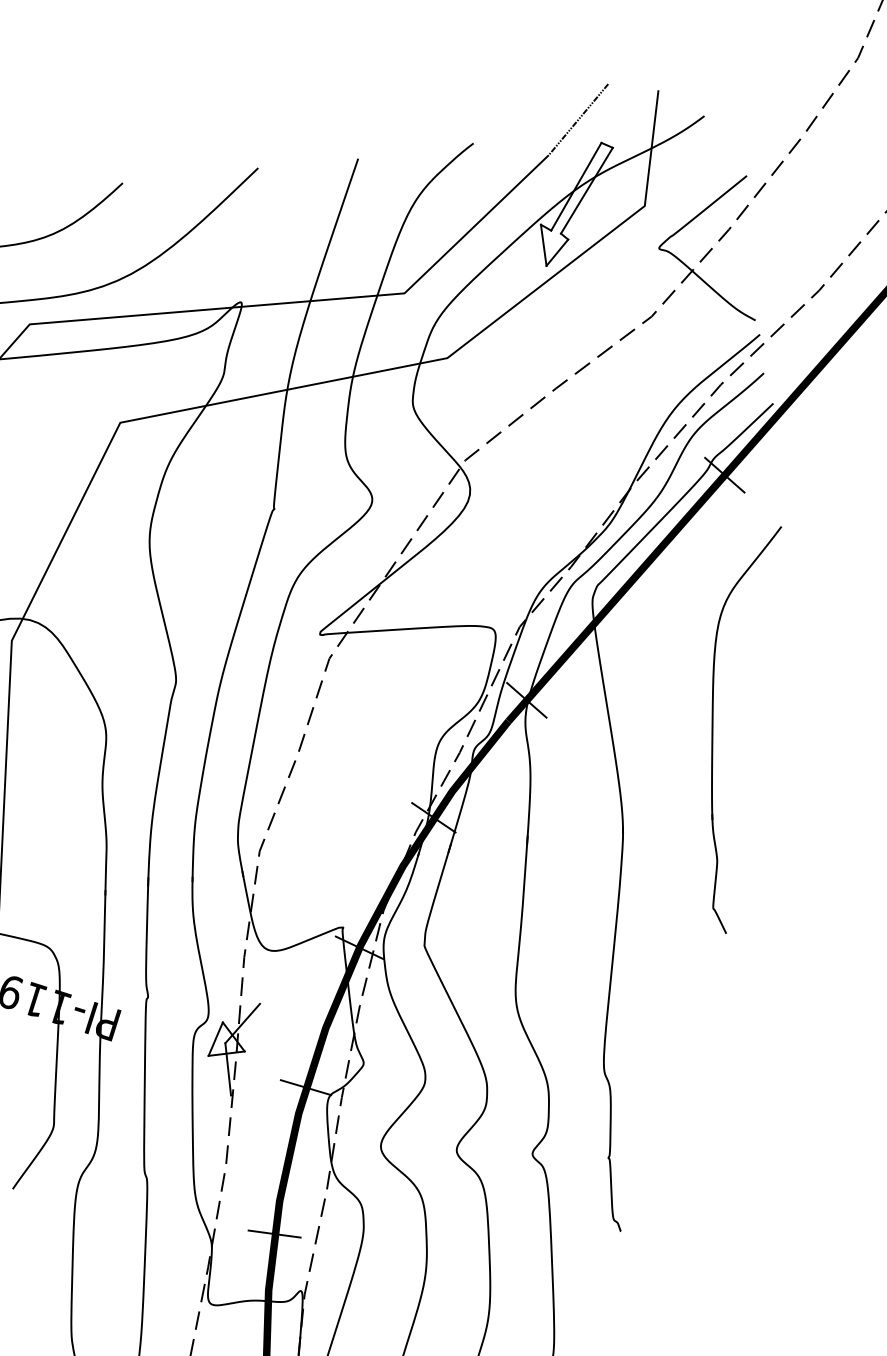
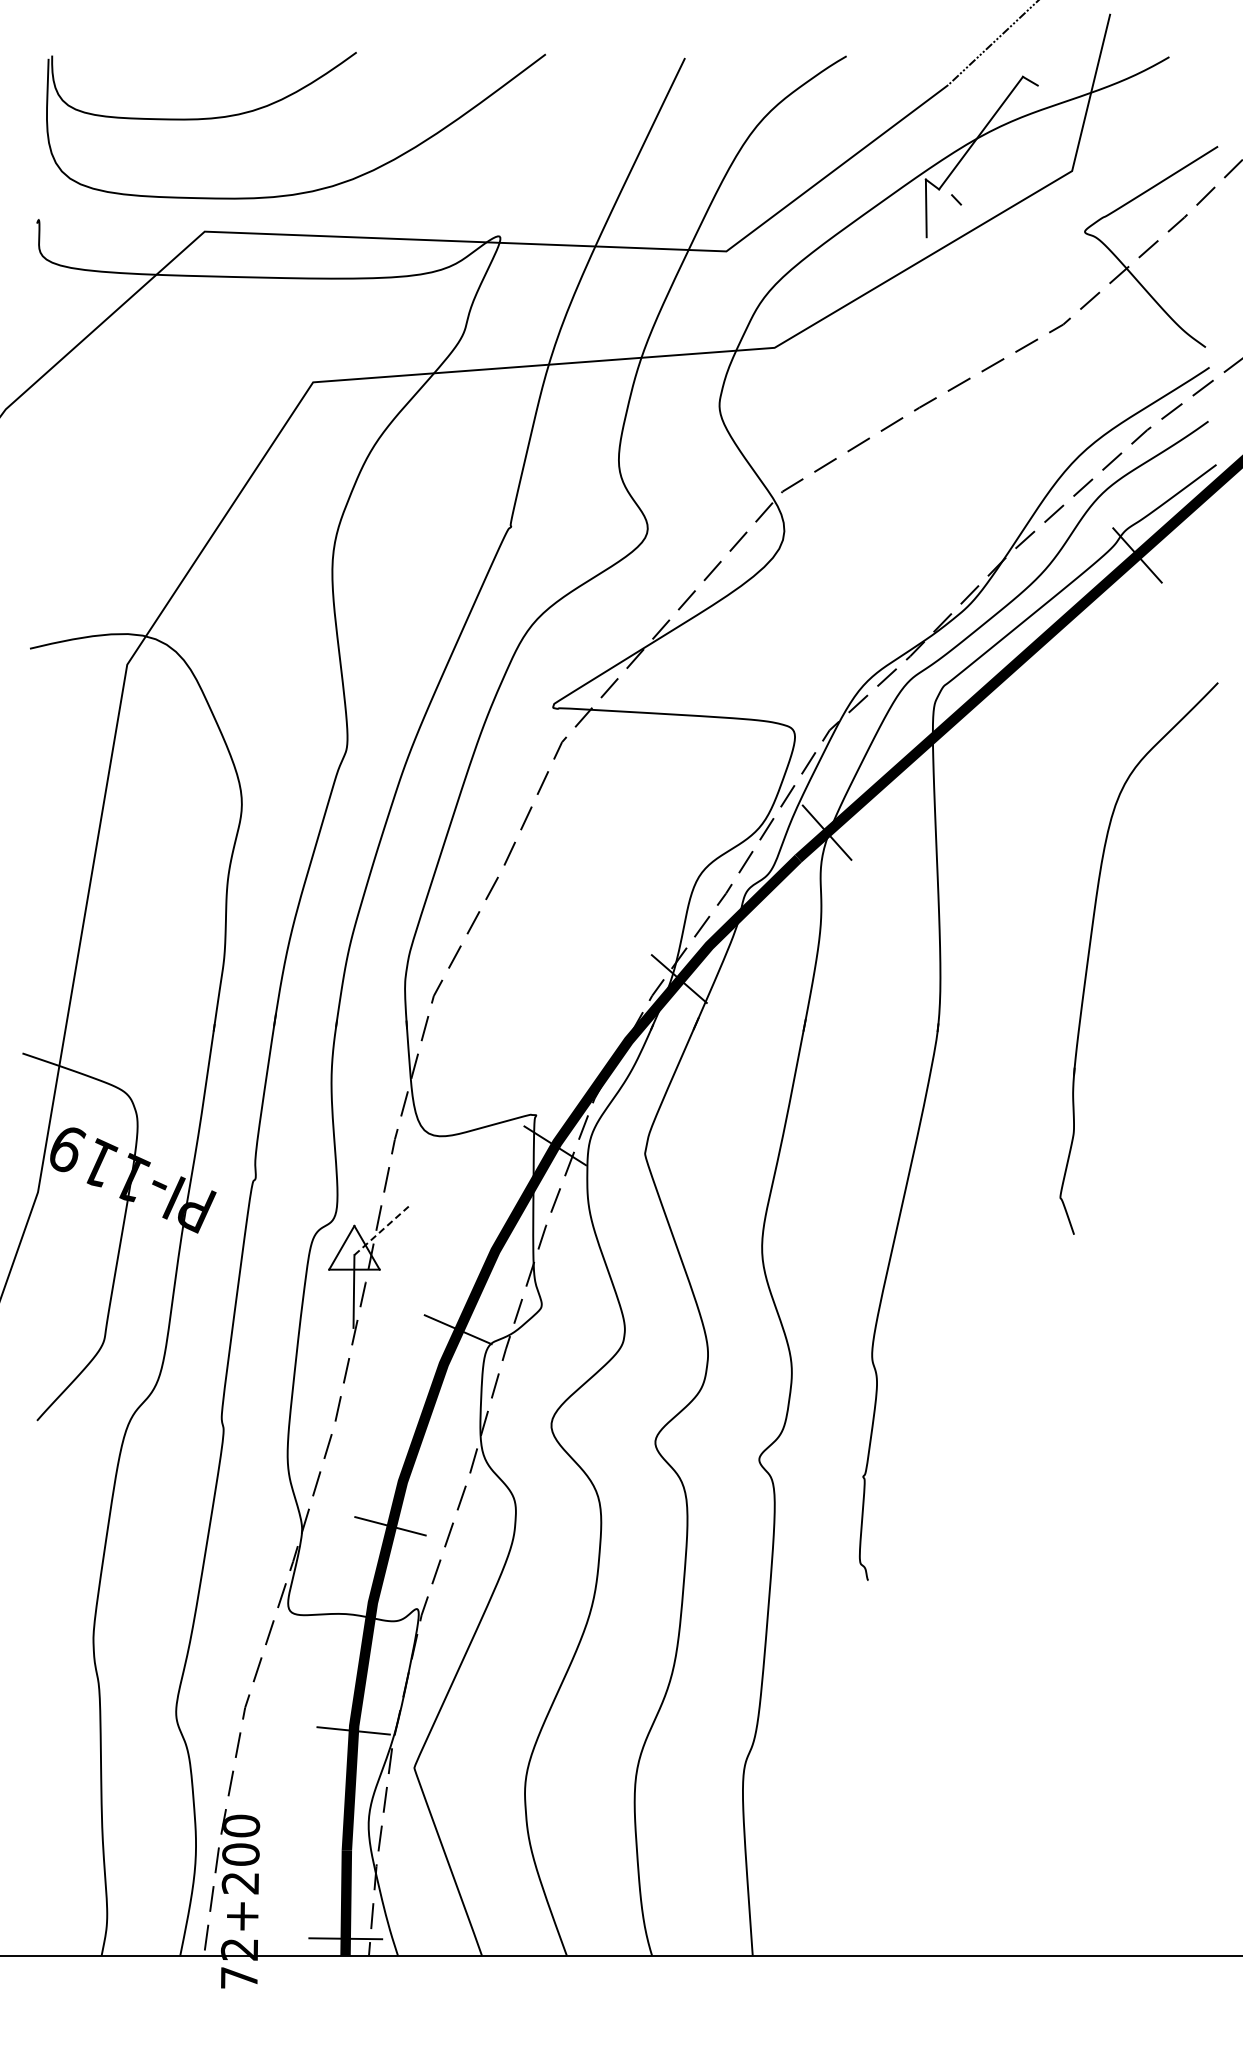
line: (586, 190) -> (994, 140), removed
line: (557, 252) -> (943, 220), removed
part: (713, 729) -> (1090, 950), moved
line: (242, 1023) -> (381, 1230), solid -> dashed

